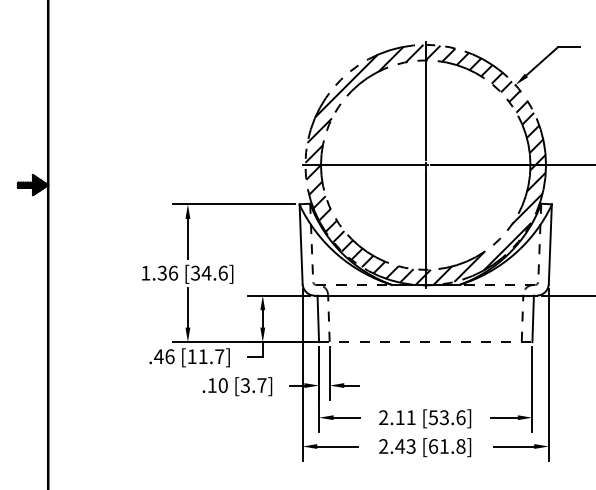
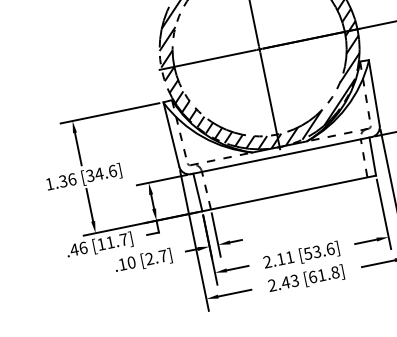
line: (425, 342) -> (289, 193), dashed -> solid
text: (244, 385) -> (148, 259), [3.7] -> [2.7]

